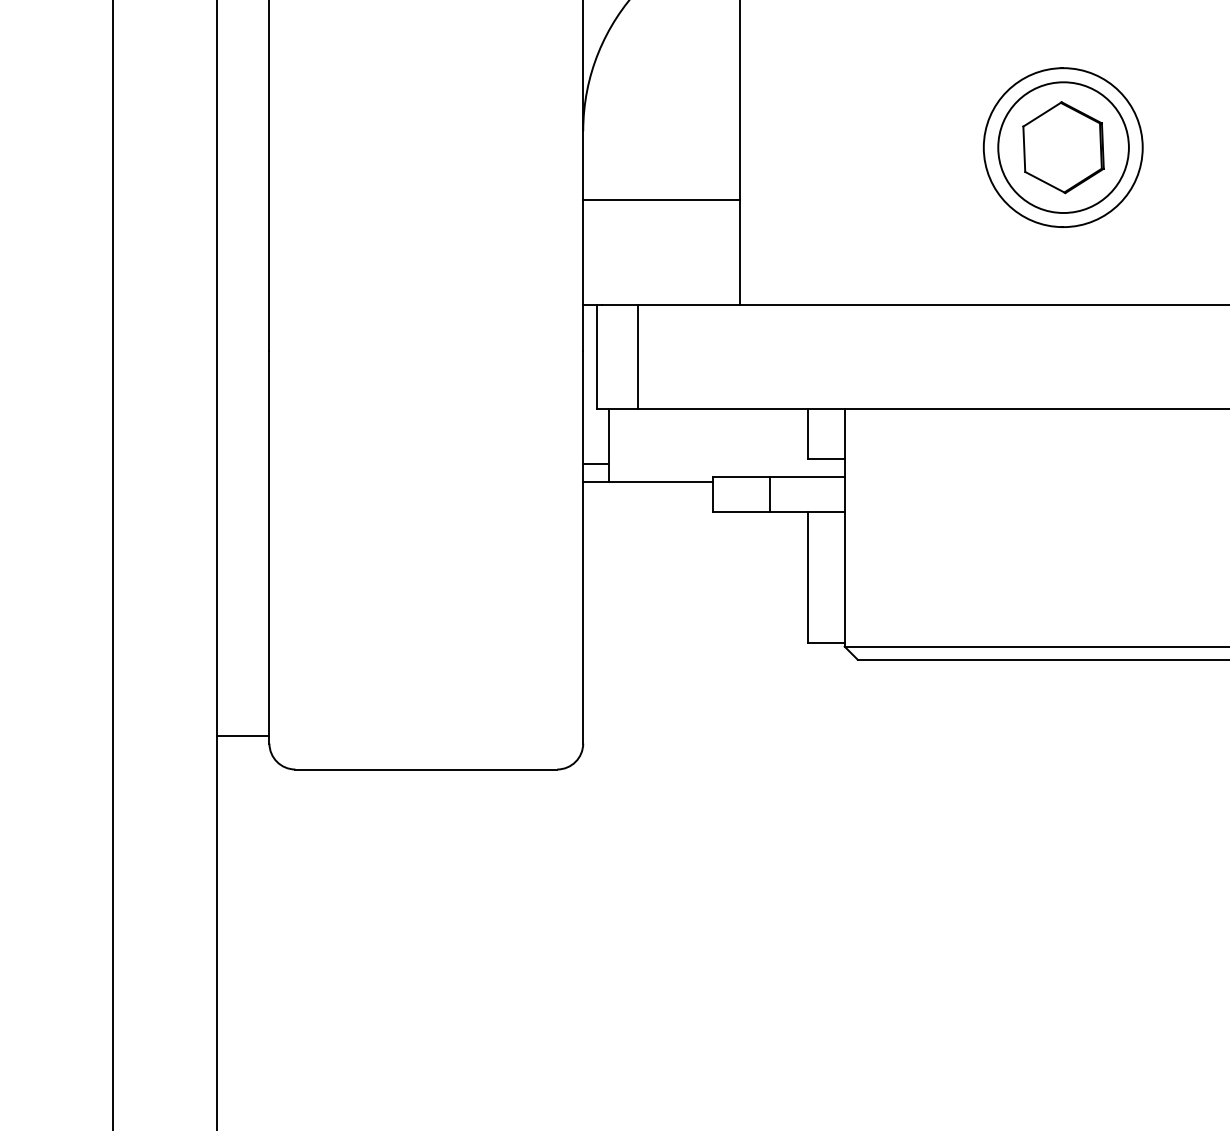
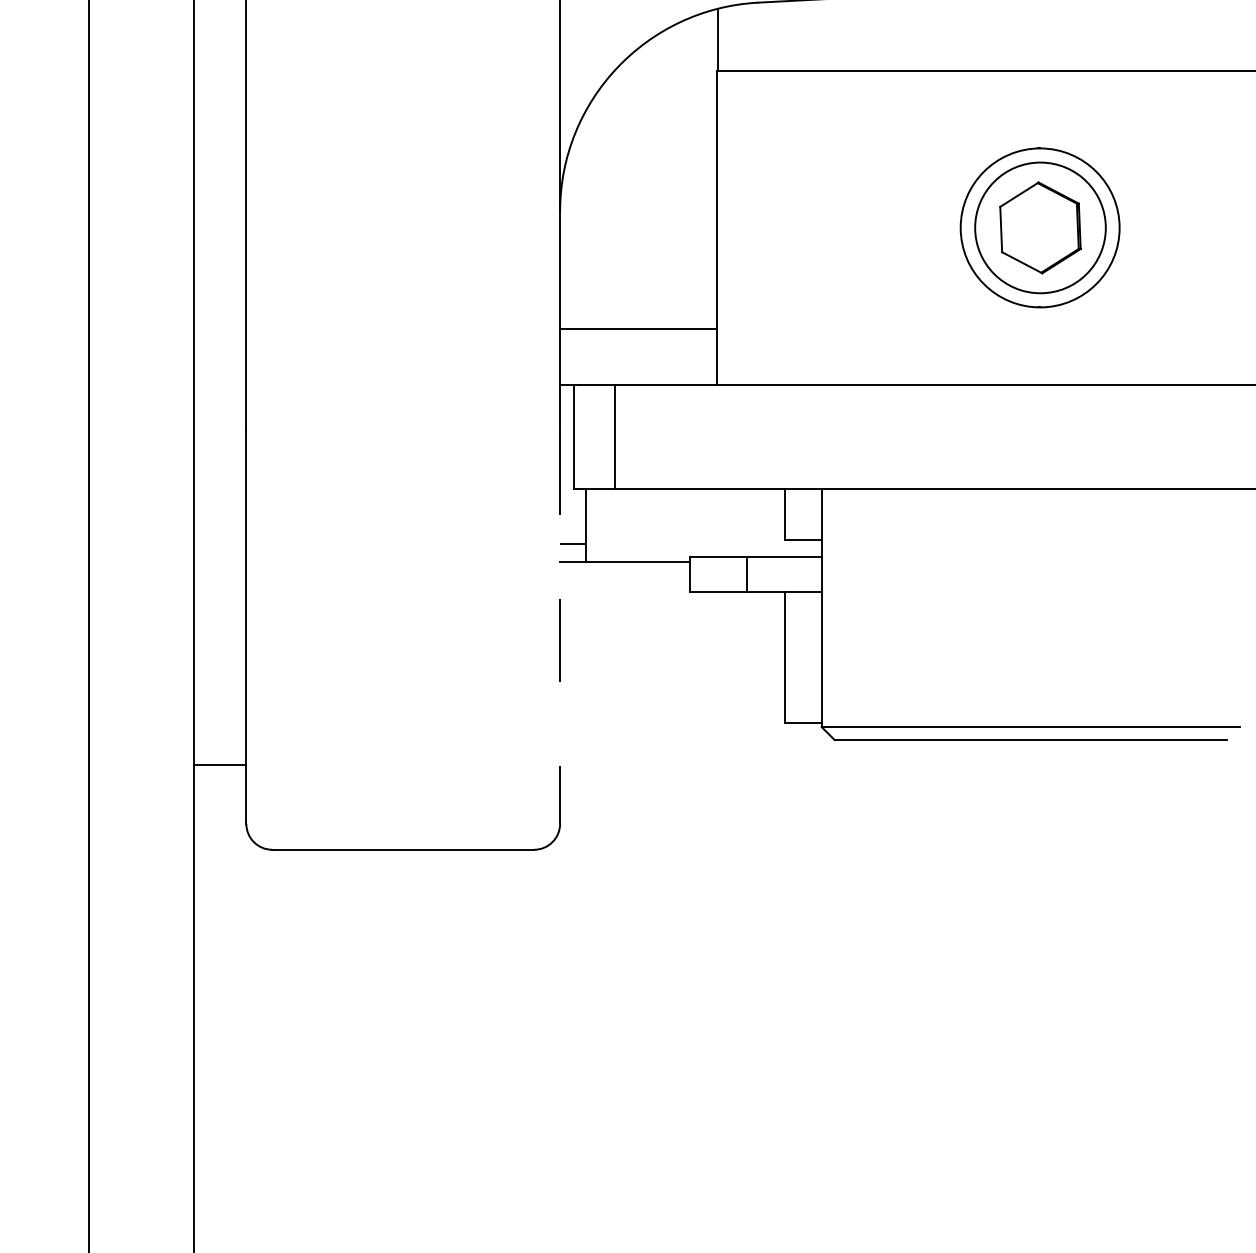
line: (661, 200) -> (638, 329), moved
line: (583, 548) -> (560, 628), solid -> dashed
line: (243, 736) -> (220, 765), moved

